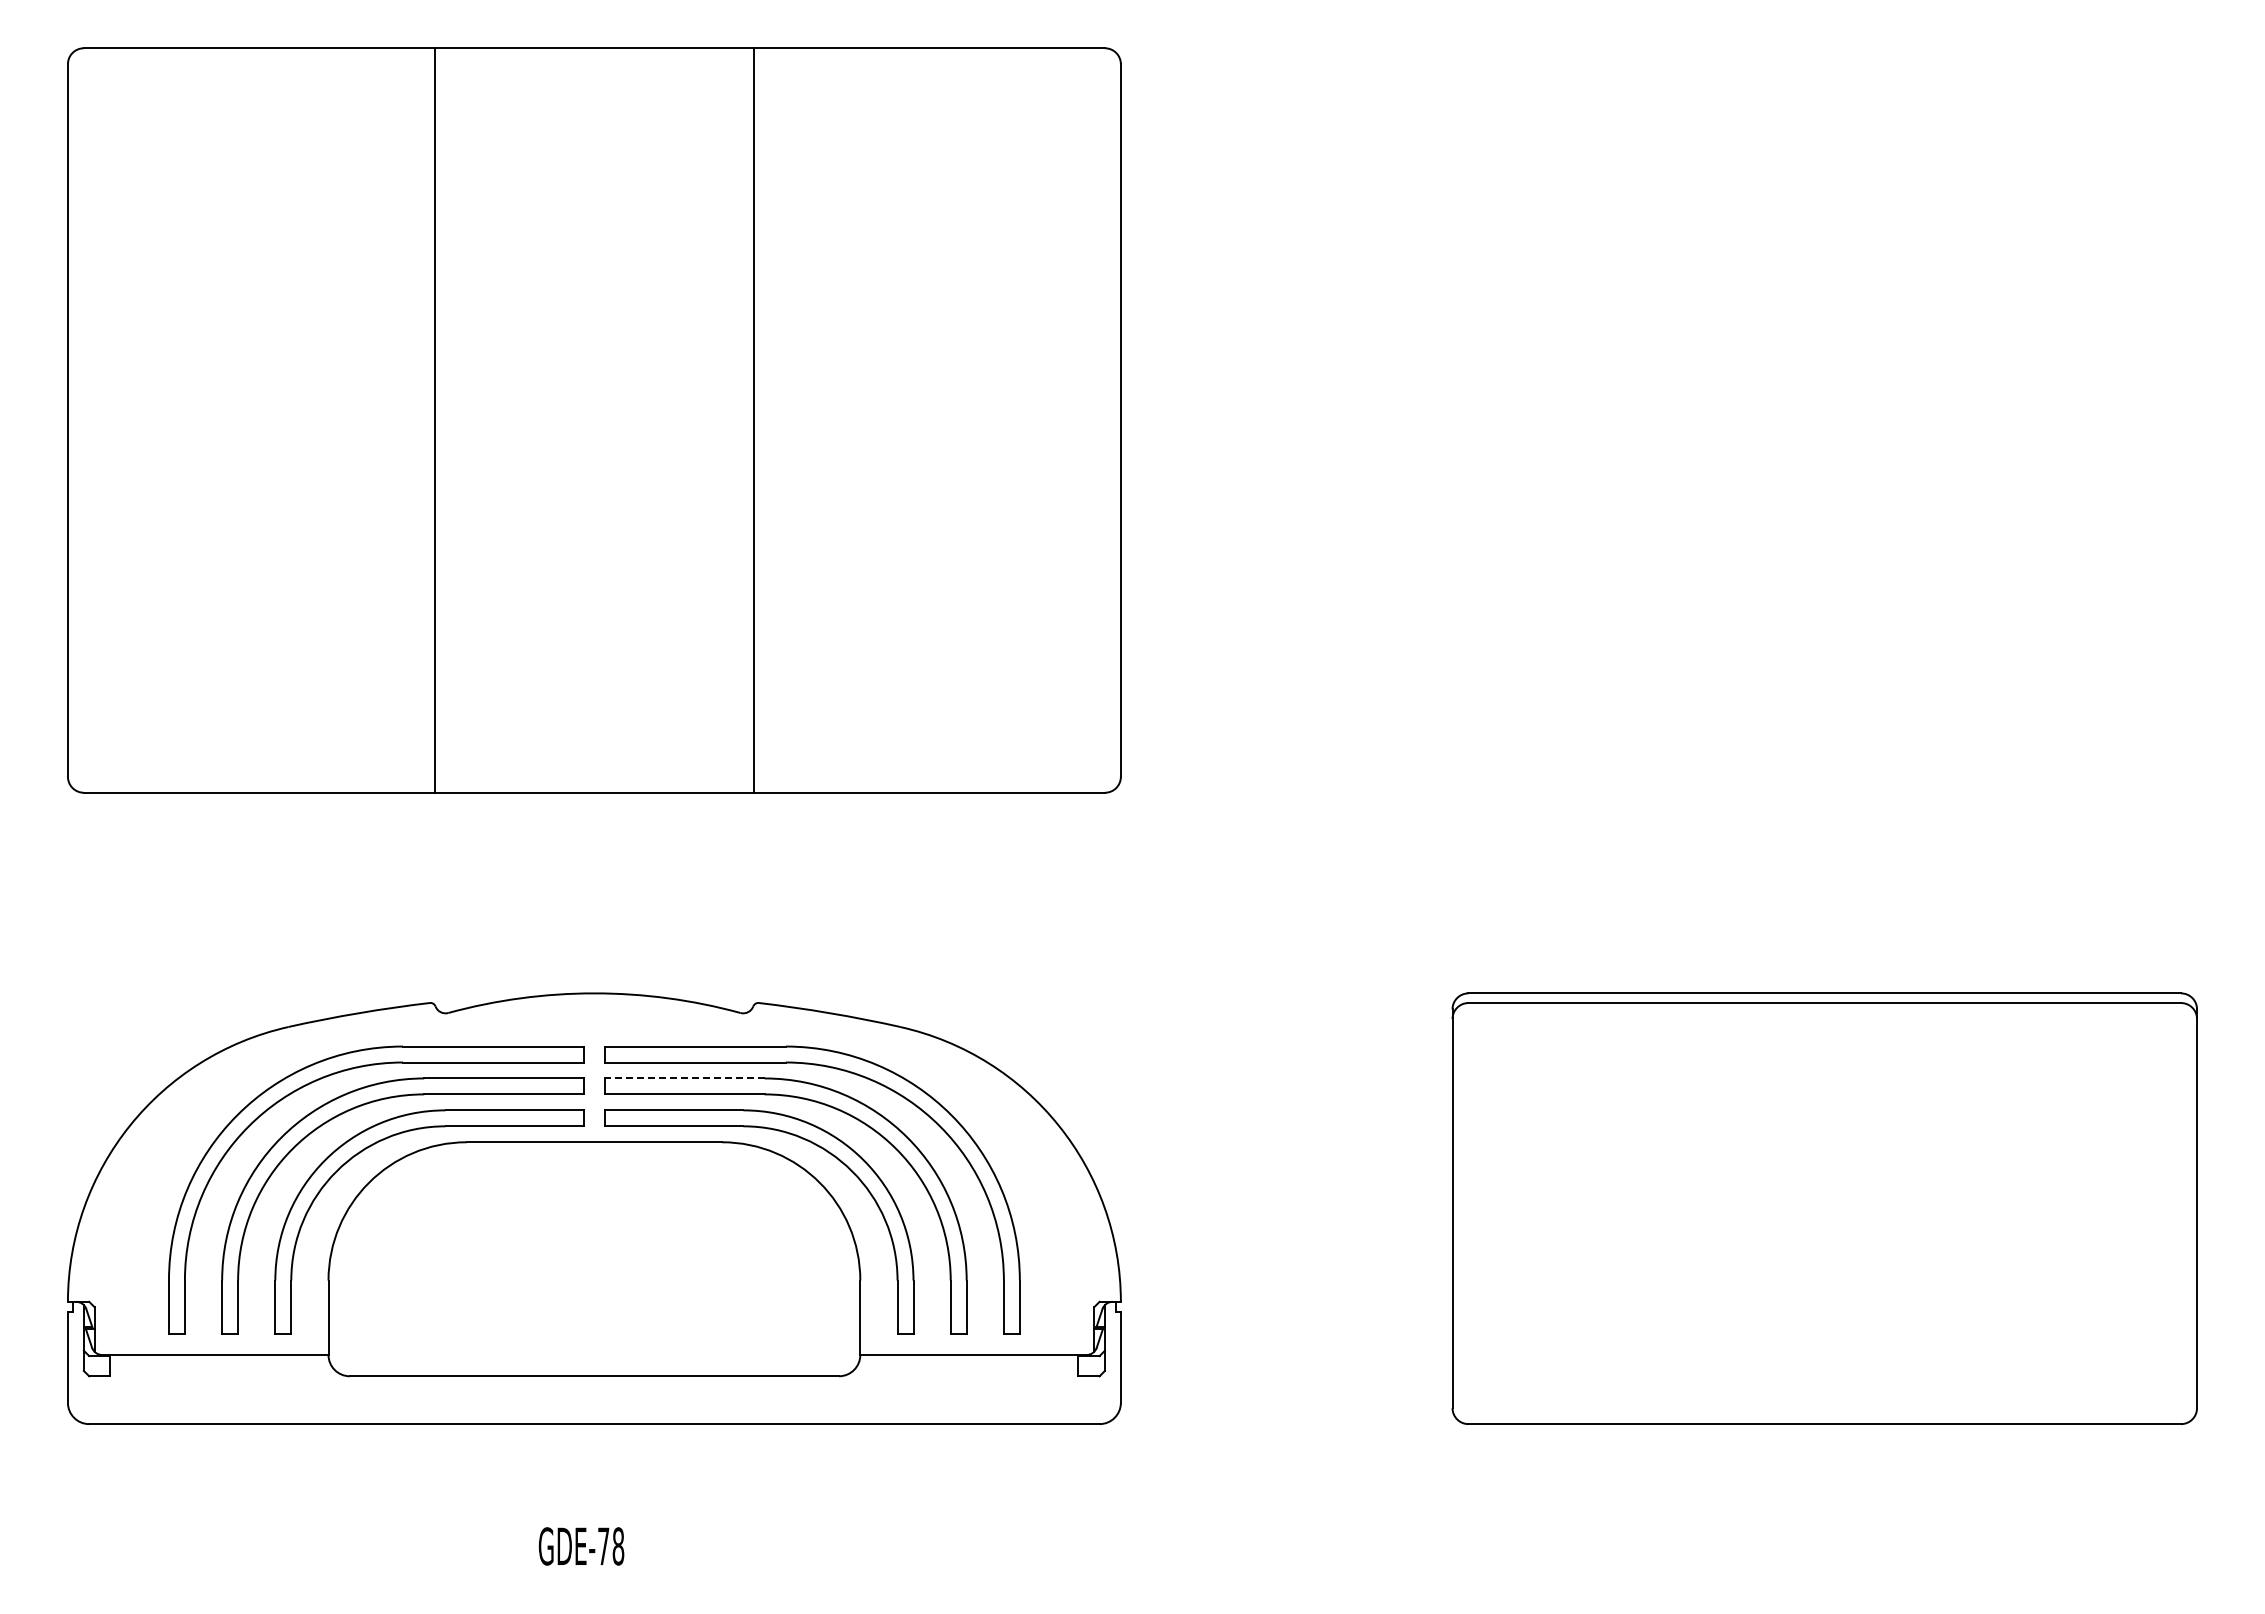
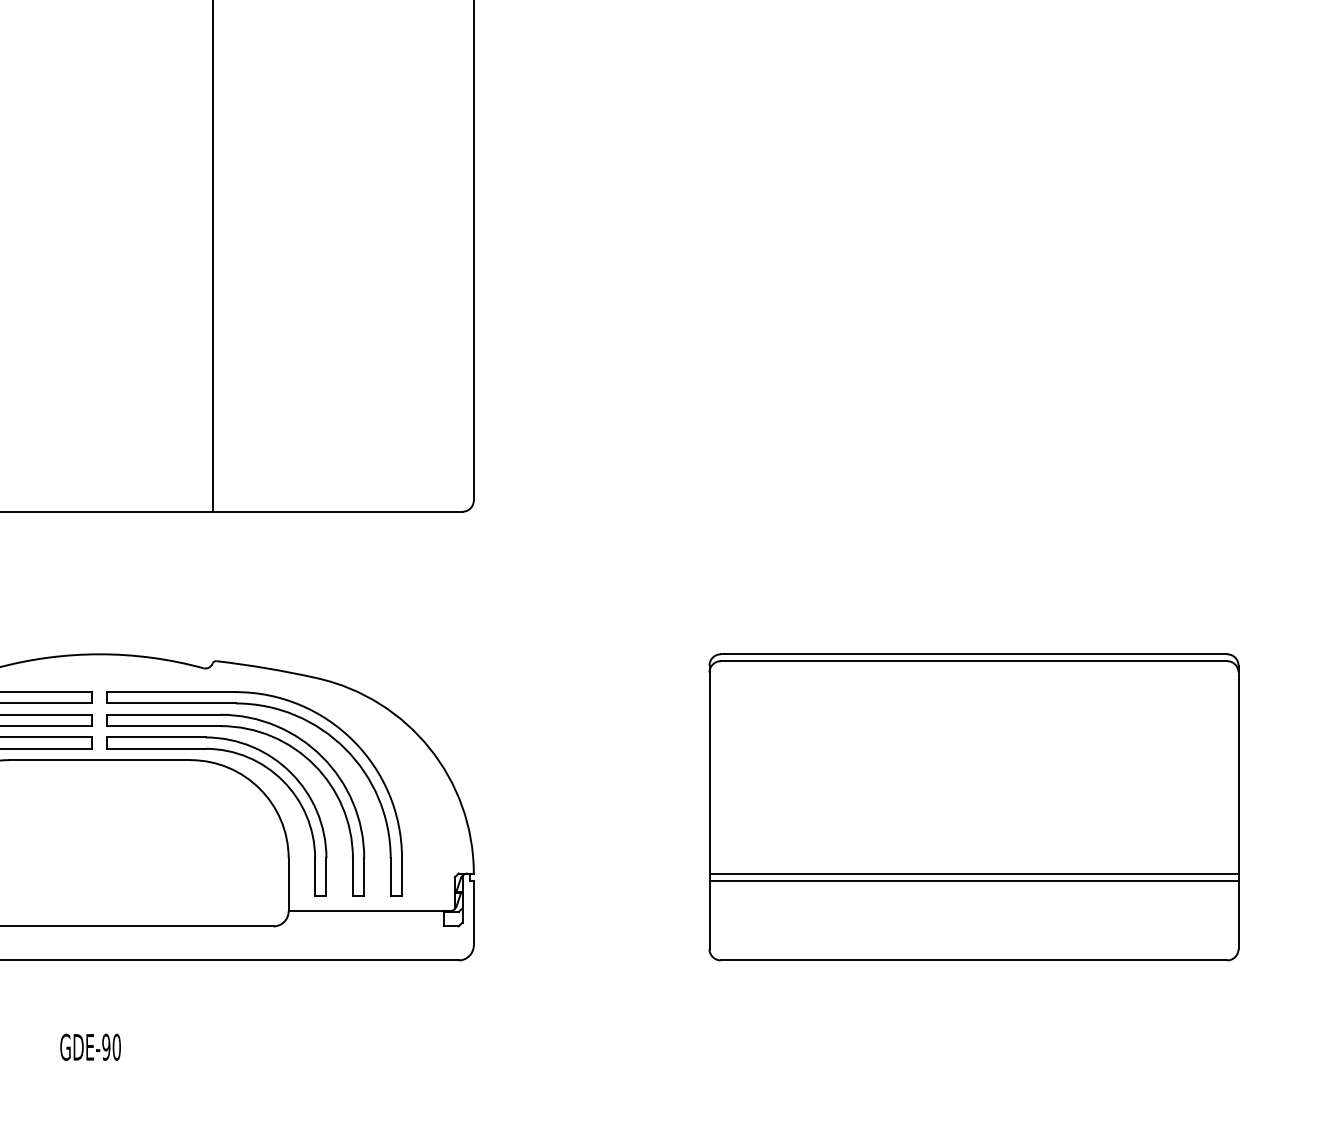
line: (684, 1078) -> (163, 714), dashed -> solid
line: (1824, 1301) -> (973, 873), added
line: (1824, 1312) -> (973, 881), added
text: (610, 1546) -> (111, 1047), GDE-78 -> GDE-90

